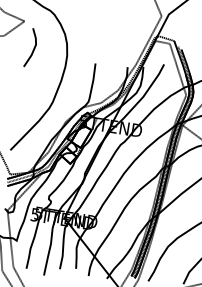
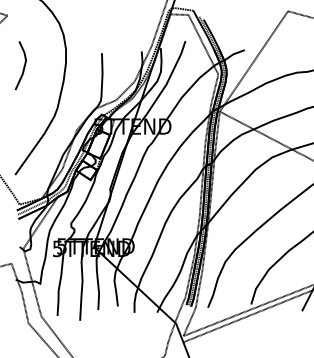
part: (30, 47) -> (20, 65), moved

